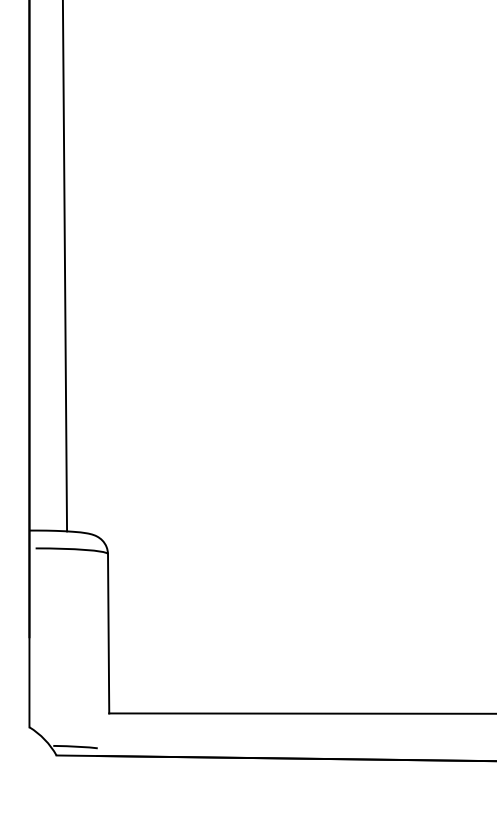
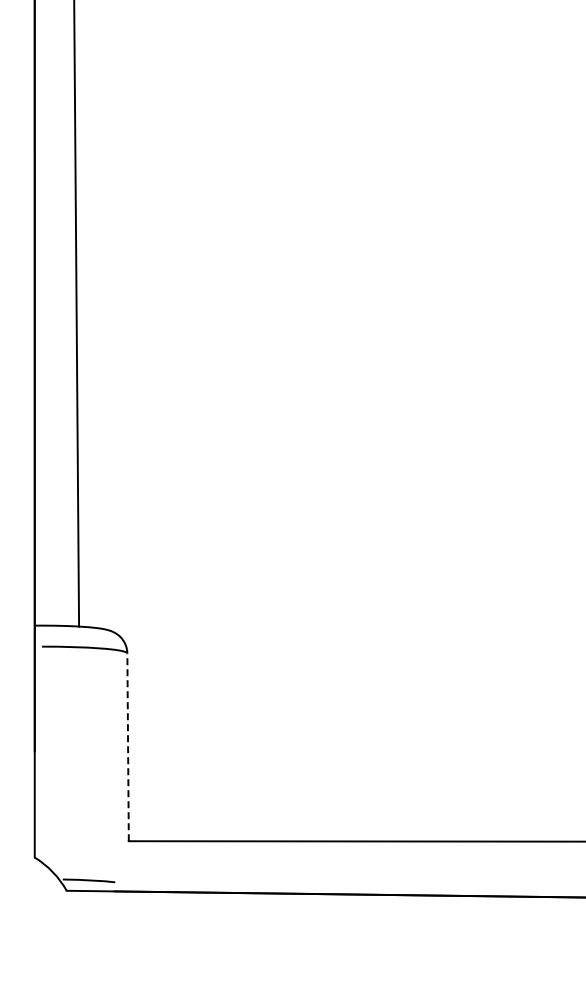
line: (108, 633) -> (128, 747), solid -> dashed

